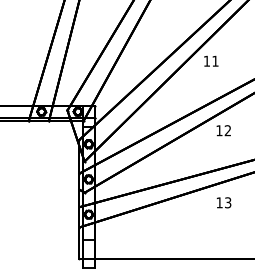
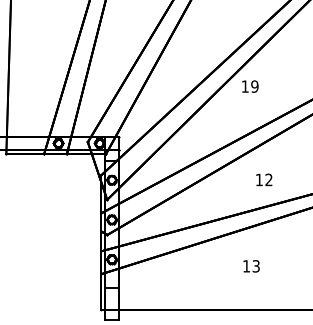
text: (215, 61) -> (254, 86), 11 -> 19
text: (223, 130) -> (264, 179), moved
text: (223, 202) -> (251, 266), moved

